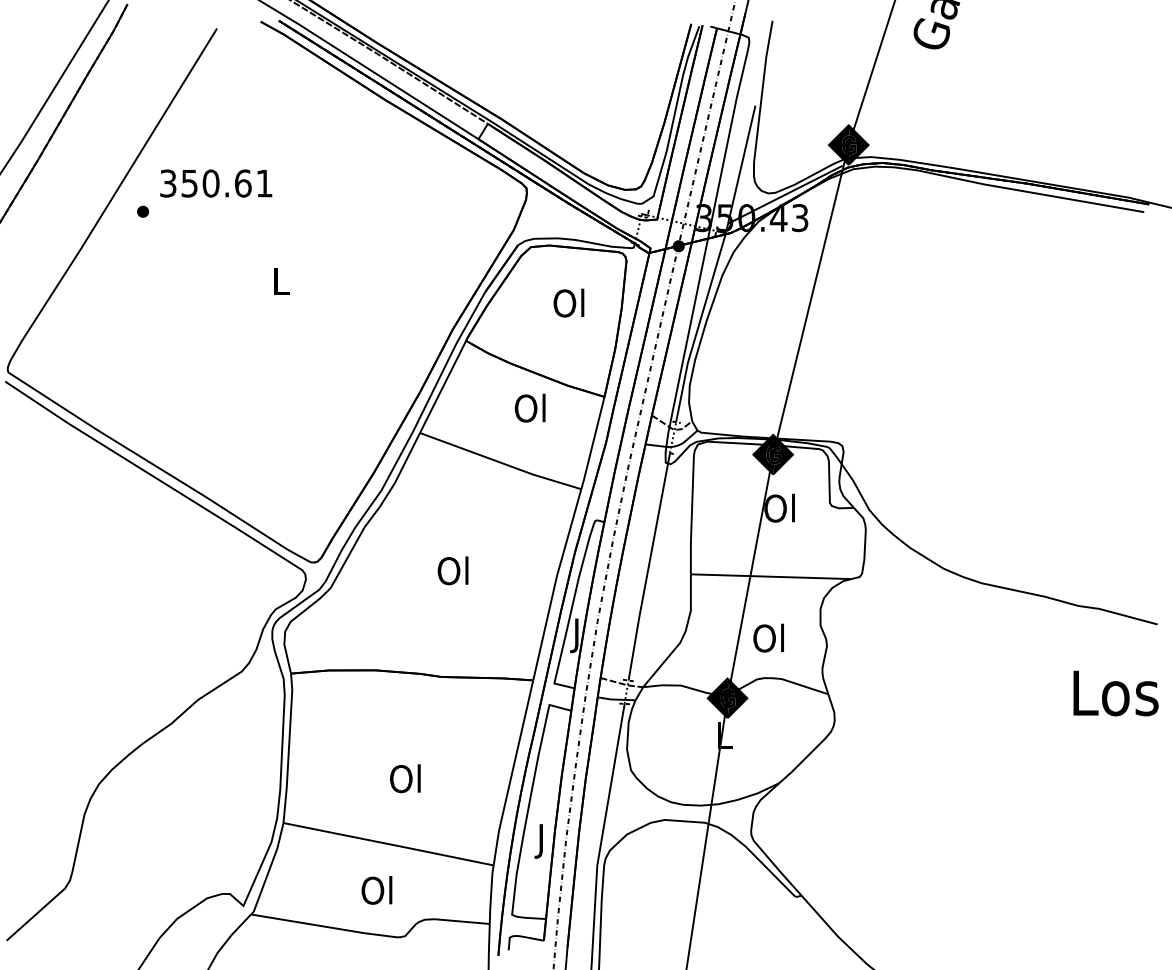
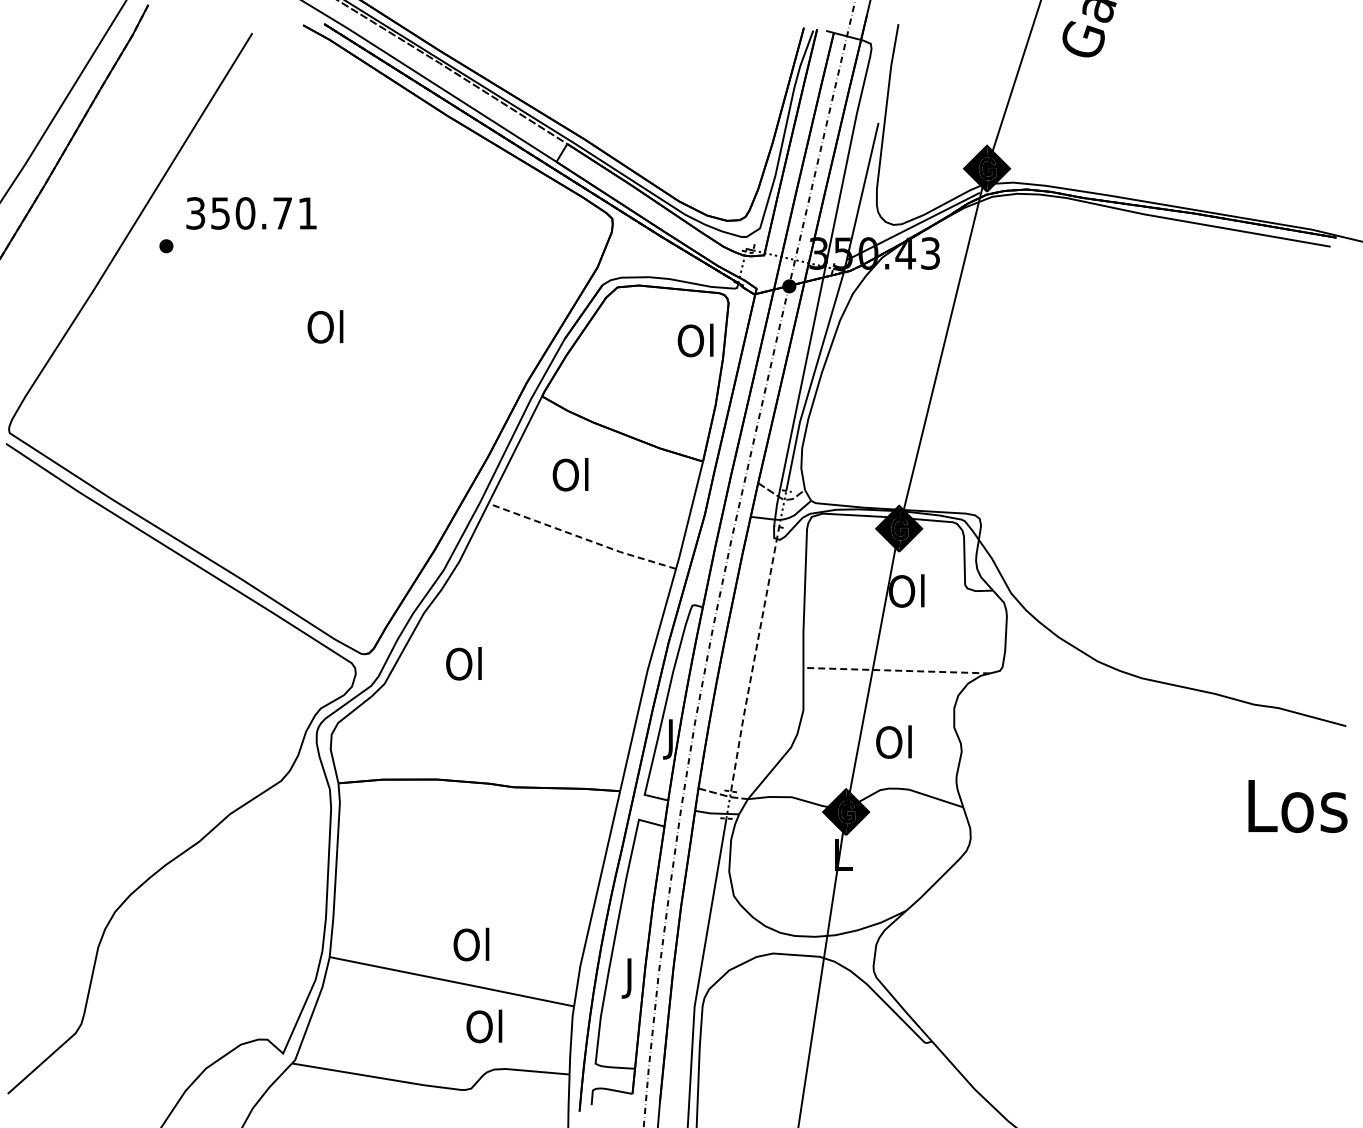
text: (242, 183) -> (282, 213), 350.61 -> 350.71
text: (279, 280) -> (325, 326), L -> Ol
text: (568, 303) -> (695, 340), moved
text: (530, 408) -> (570, 474), moved
line: (500, 462) -> (582, 537), solid -> dashed
line: (648, 567) -> (754, 659), solid -> dashed
text: (452, 570) -> (463, 663), moved
line: (770, 576) -> (896, 670), solid -> dashed
text: (405, 778) -> (471, 944), moved
text: (377, 890) -> (484, 1026), moved

